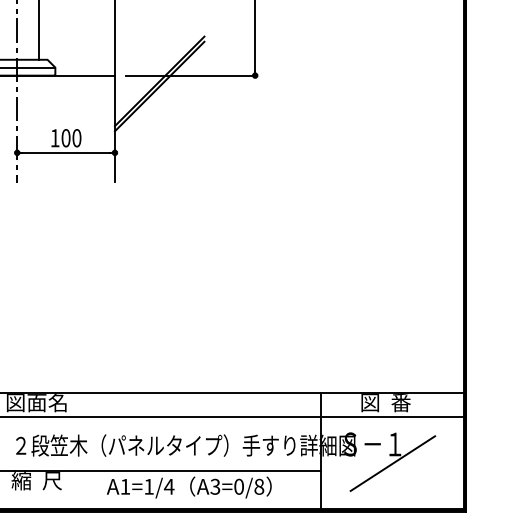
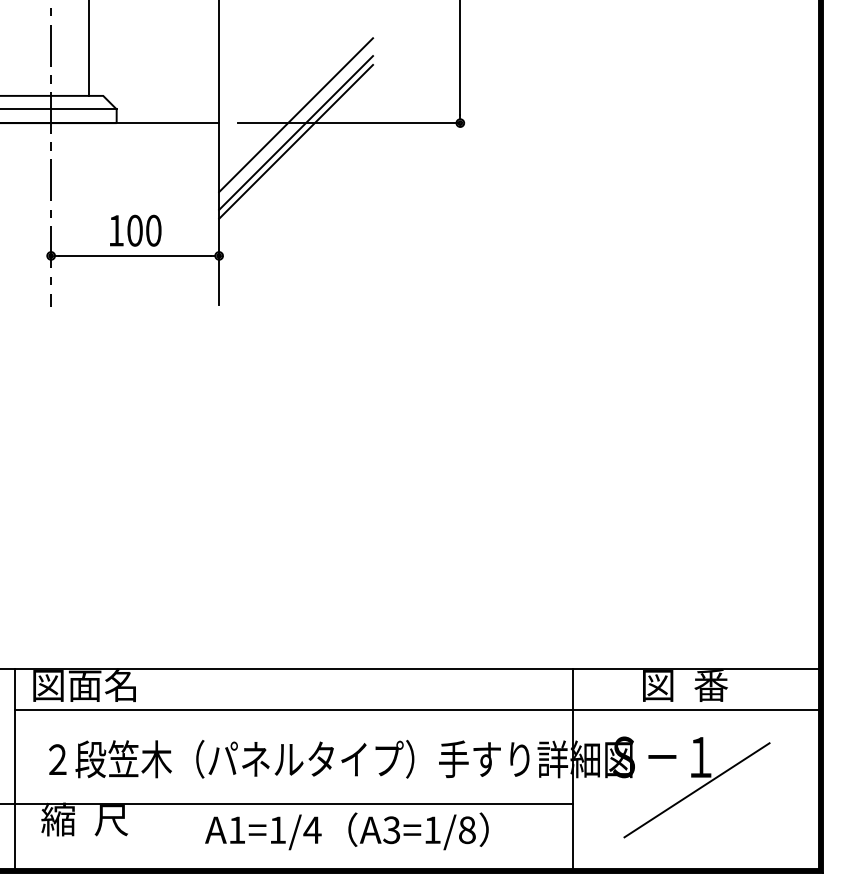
line: (159, 70) -> (295, 114), added
text: (238, 486) -> (431, 829), A3=0/8 -> A3=1/8

